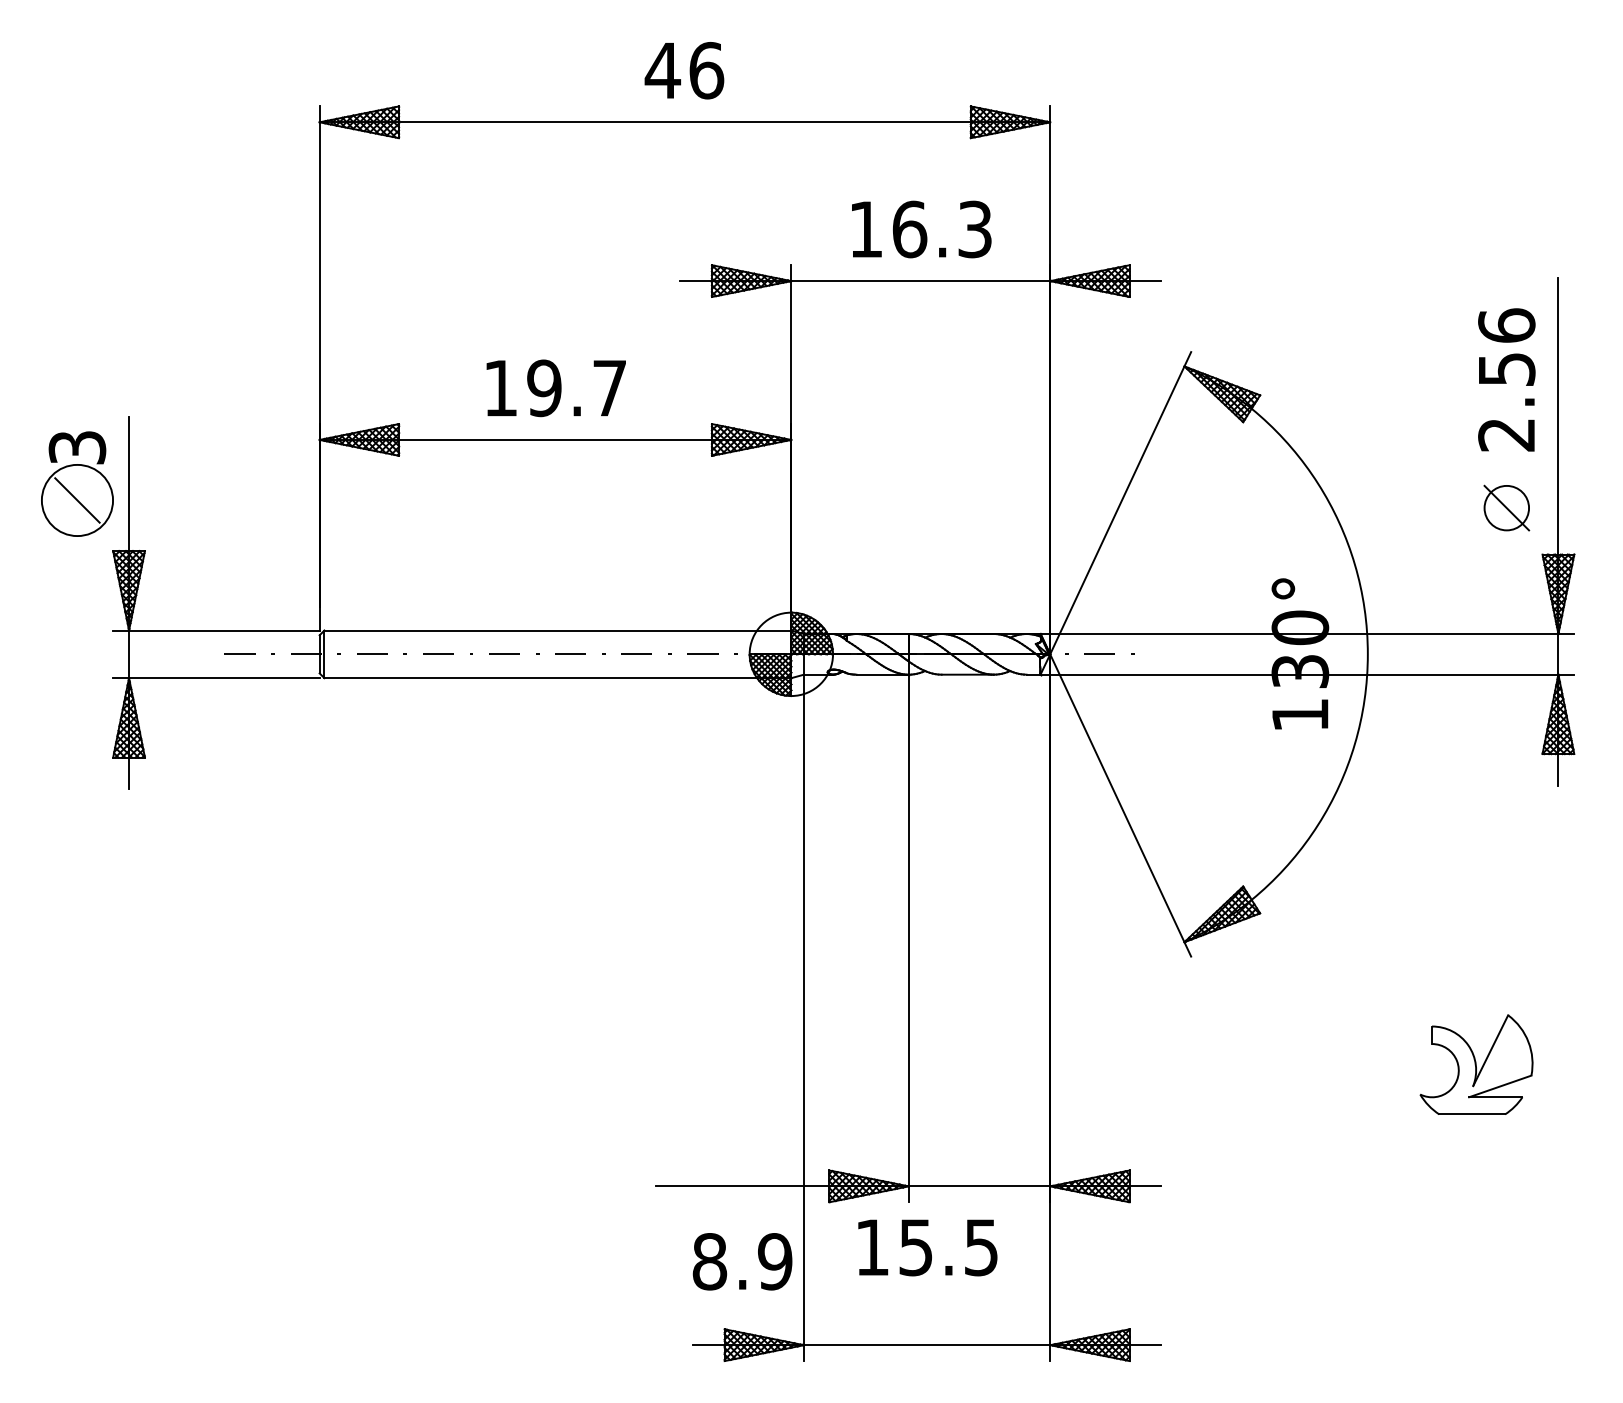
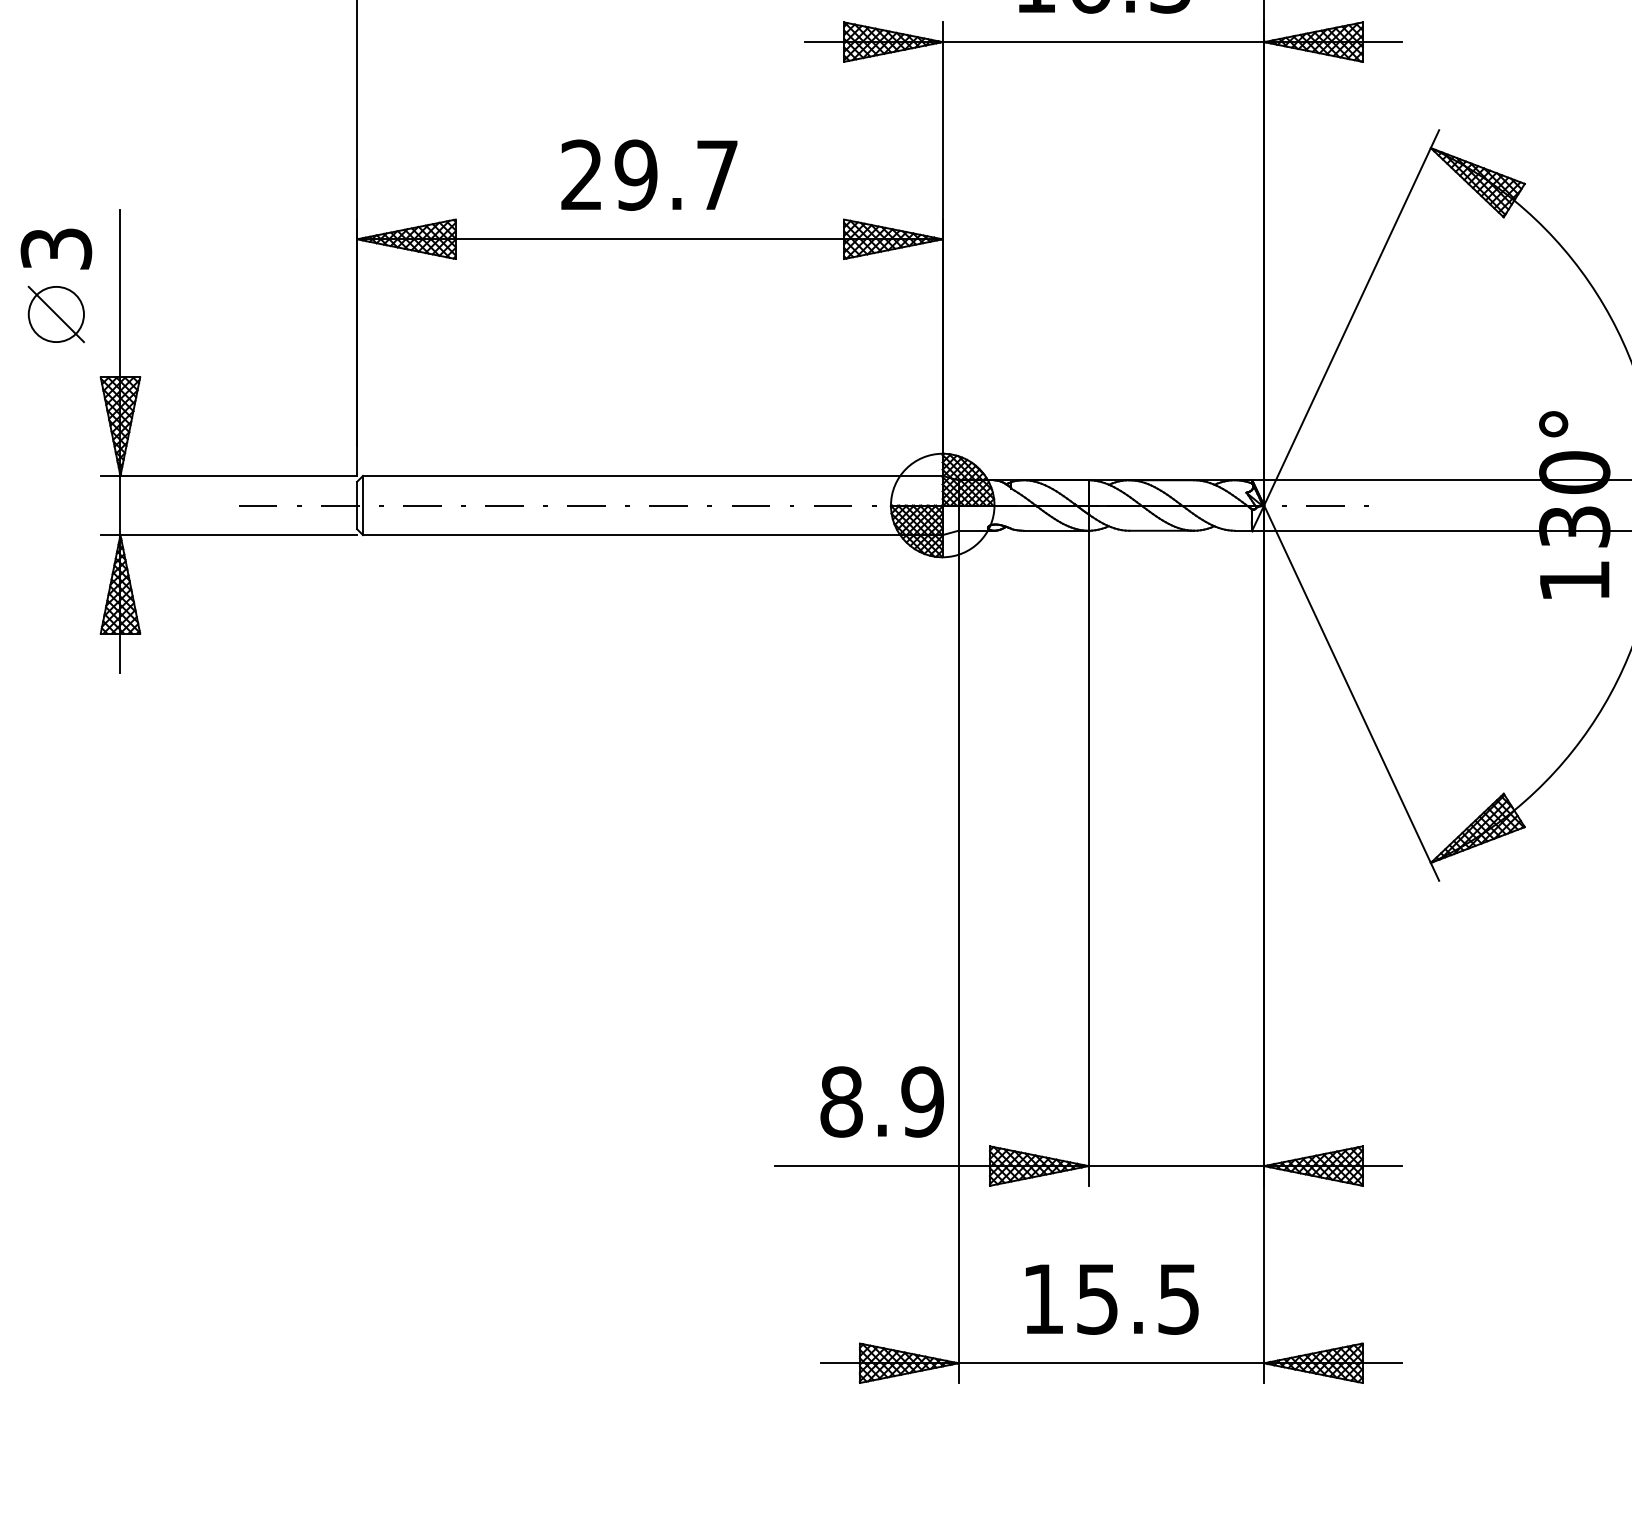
text: (500, 387) -> (581, 174), 19.7 -> 29.7
circle: (77, 500) -> (56, 314), size x0.62
text: (927, 1247) -> (1111, 1299), moved
text: (742, 1261) -> (882, 1101), moved

